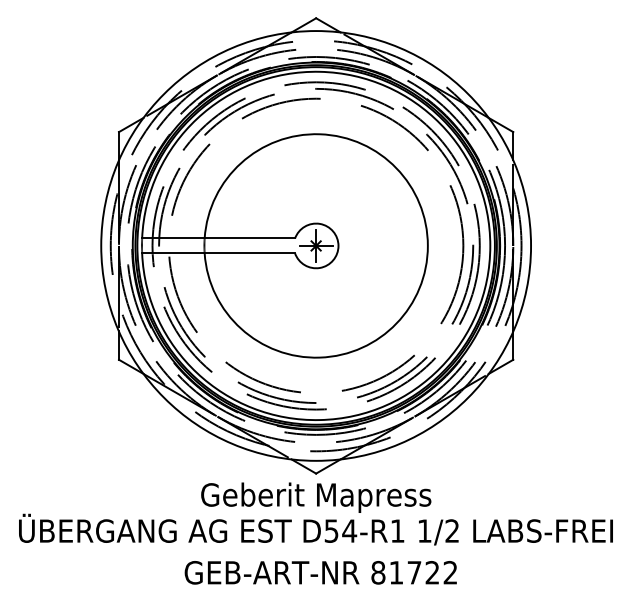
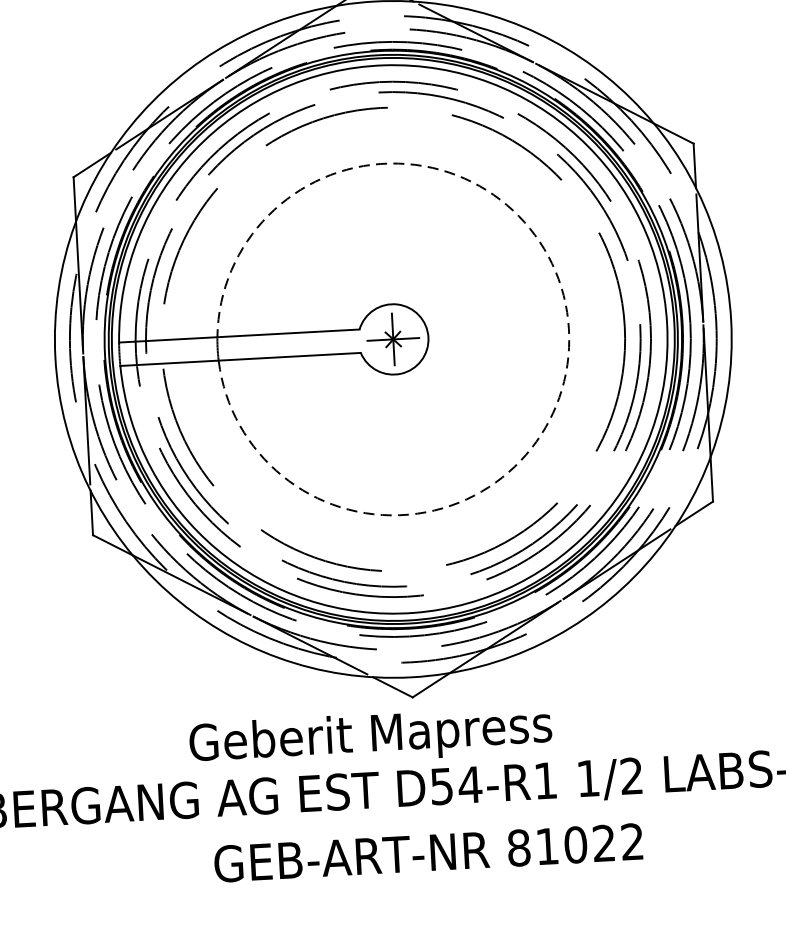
arc: (427, 245) -> (568, 329), solid -> dashed
text: (316, 497) -> (371, 737), moved
text: (414, 572) -> (575, 844), 81722 -> 81022

